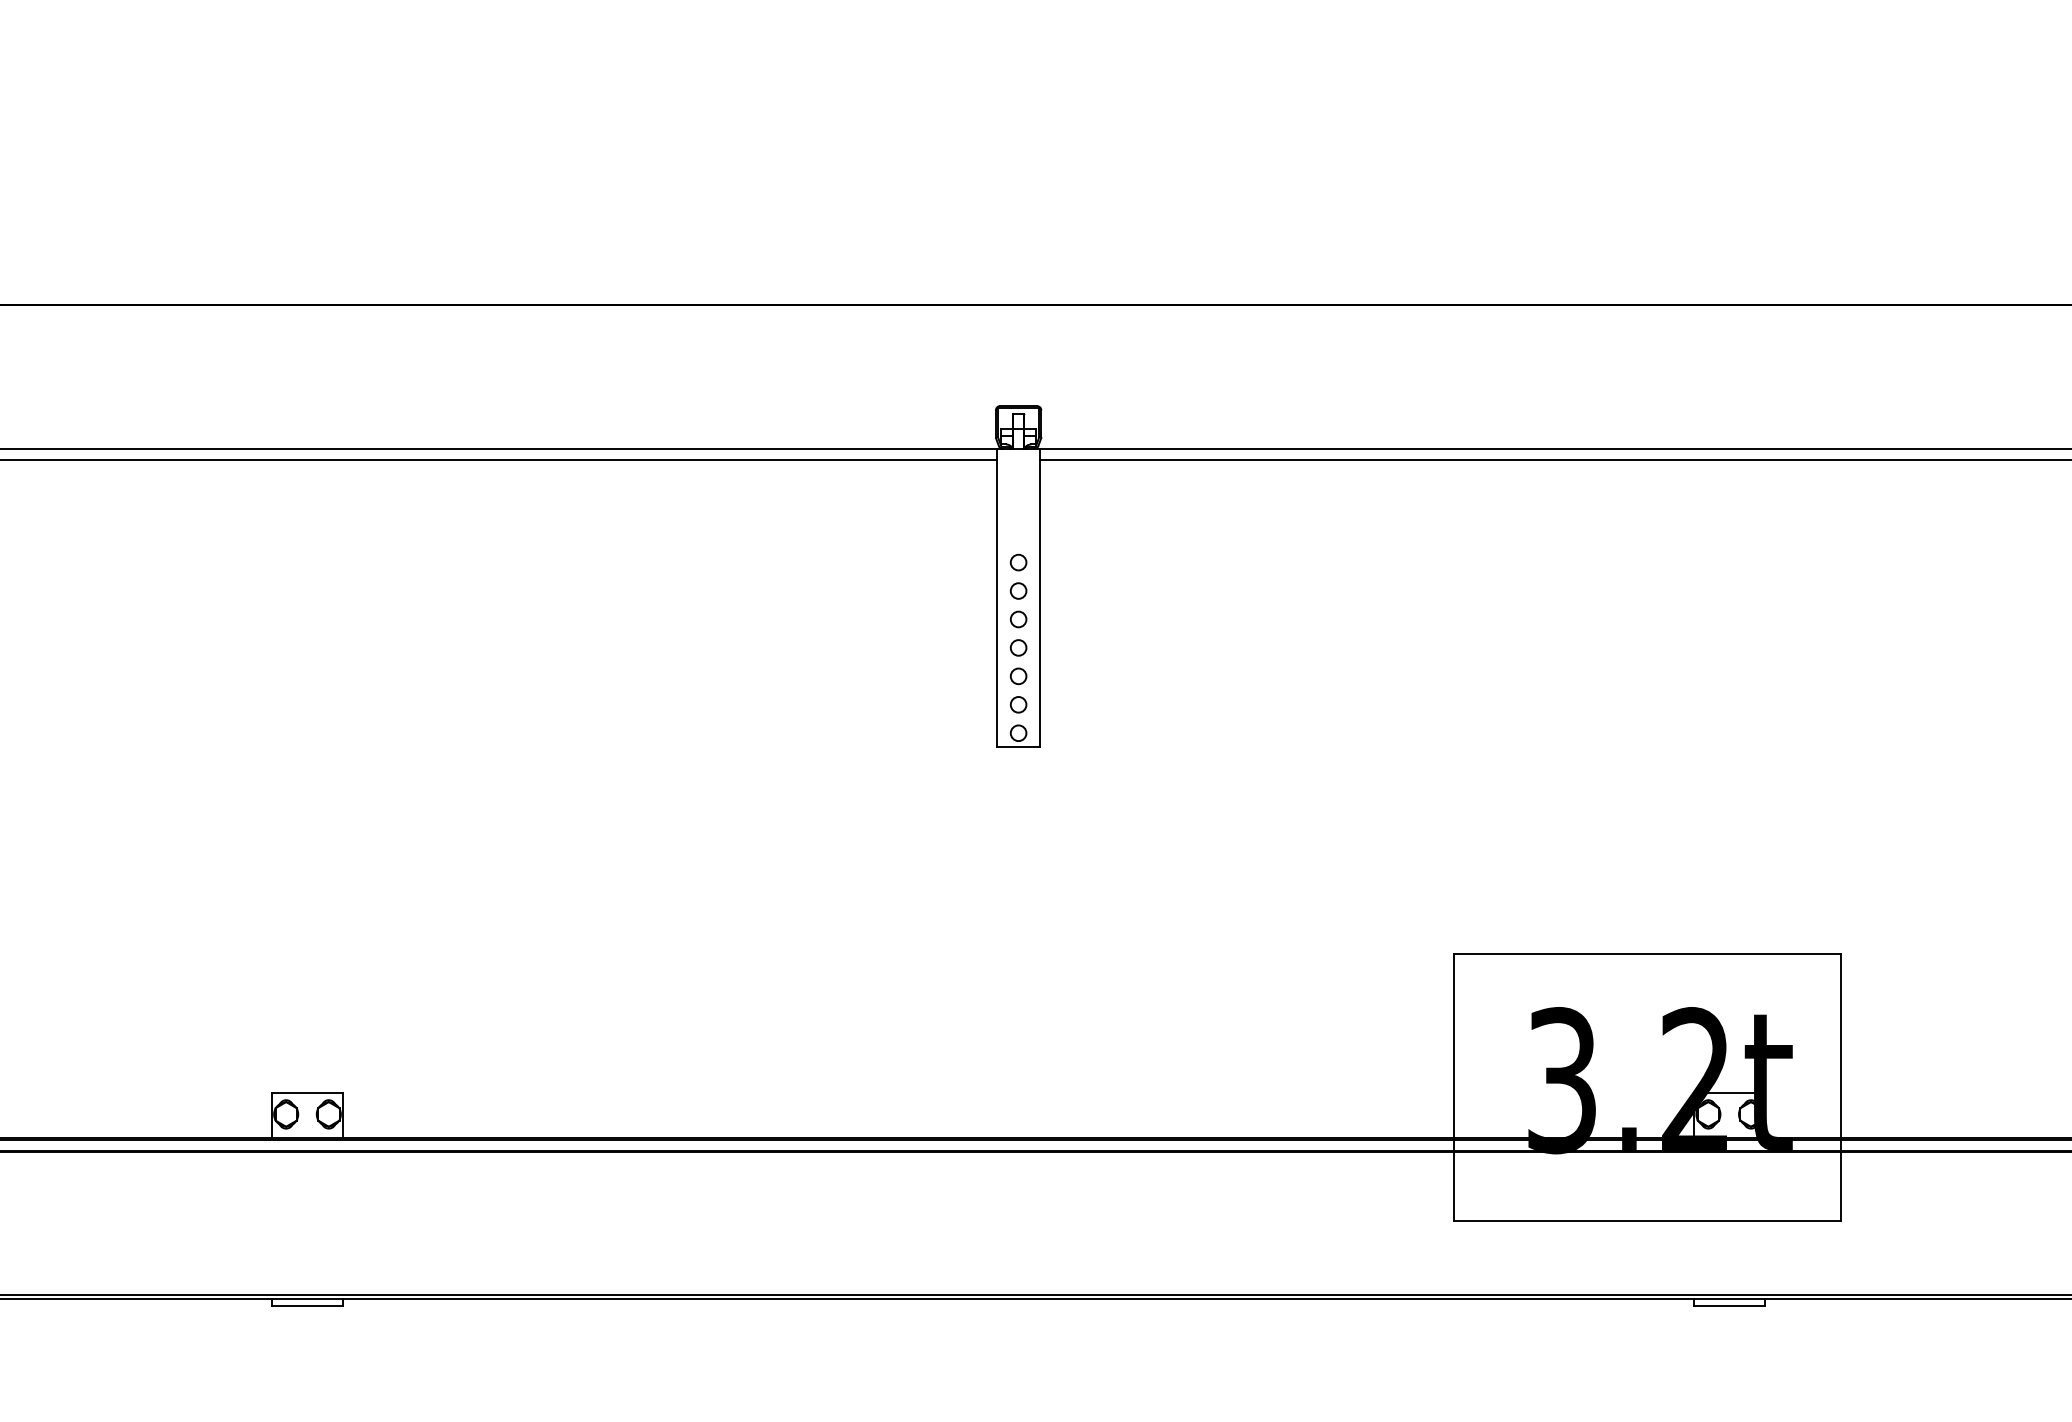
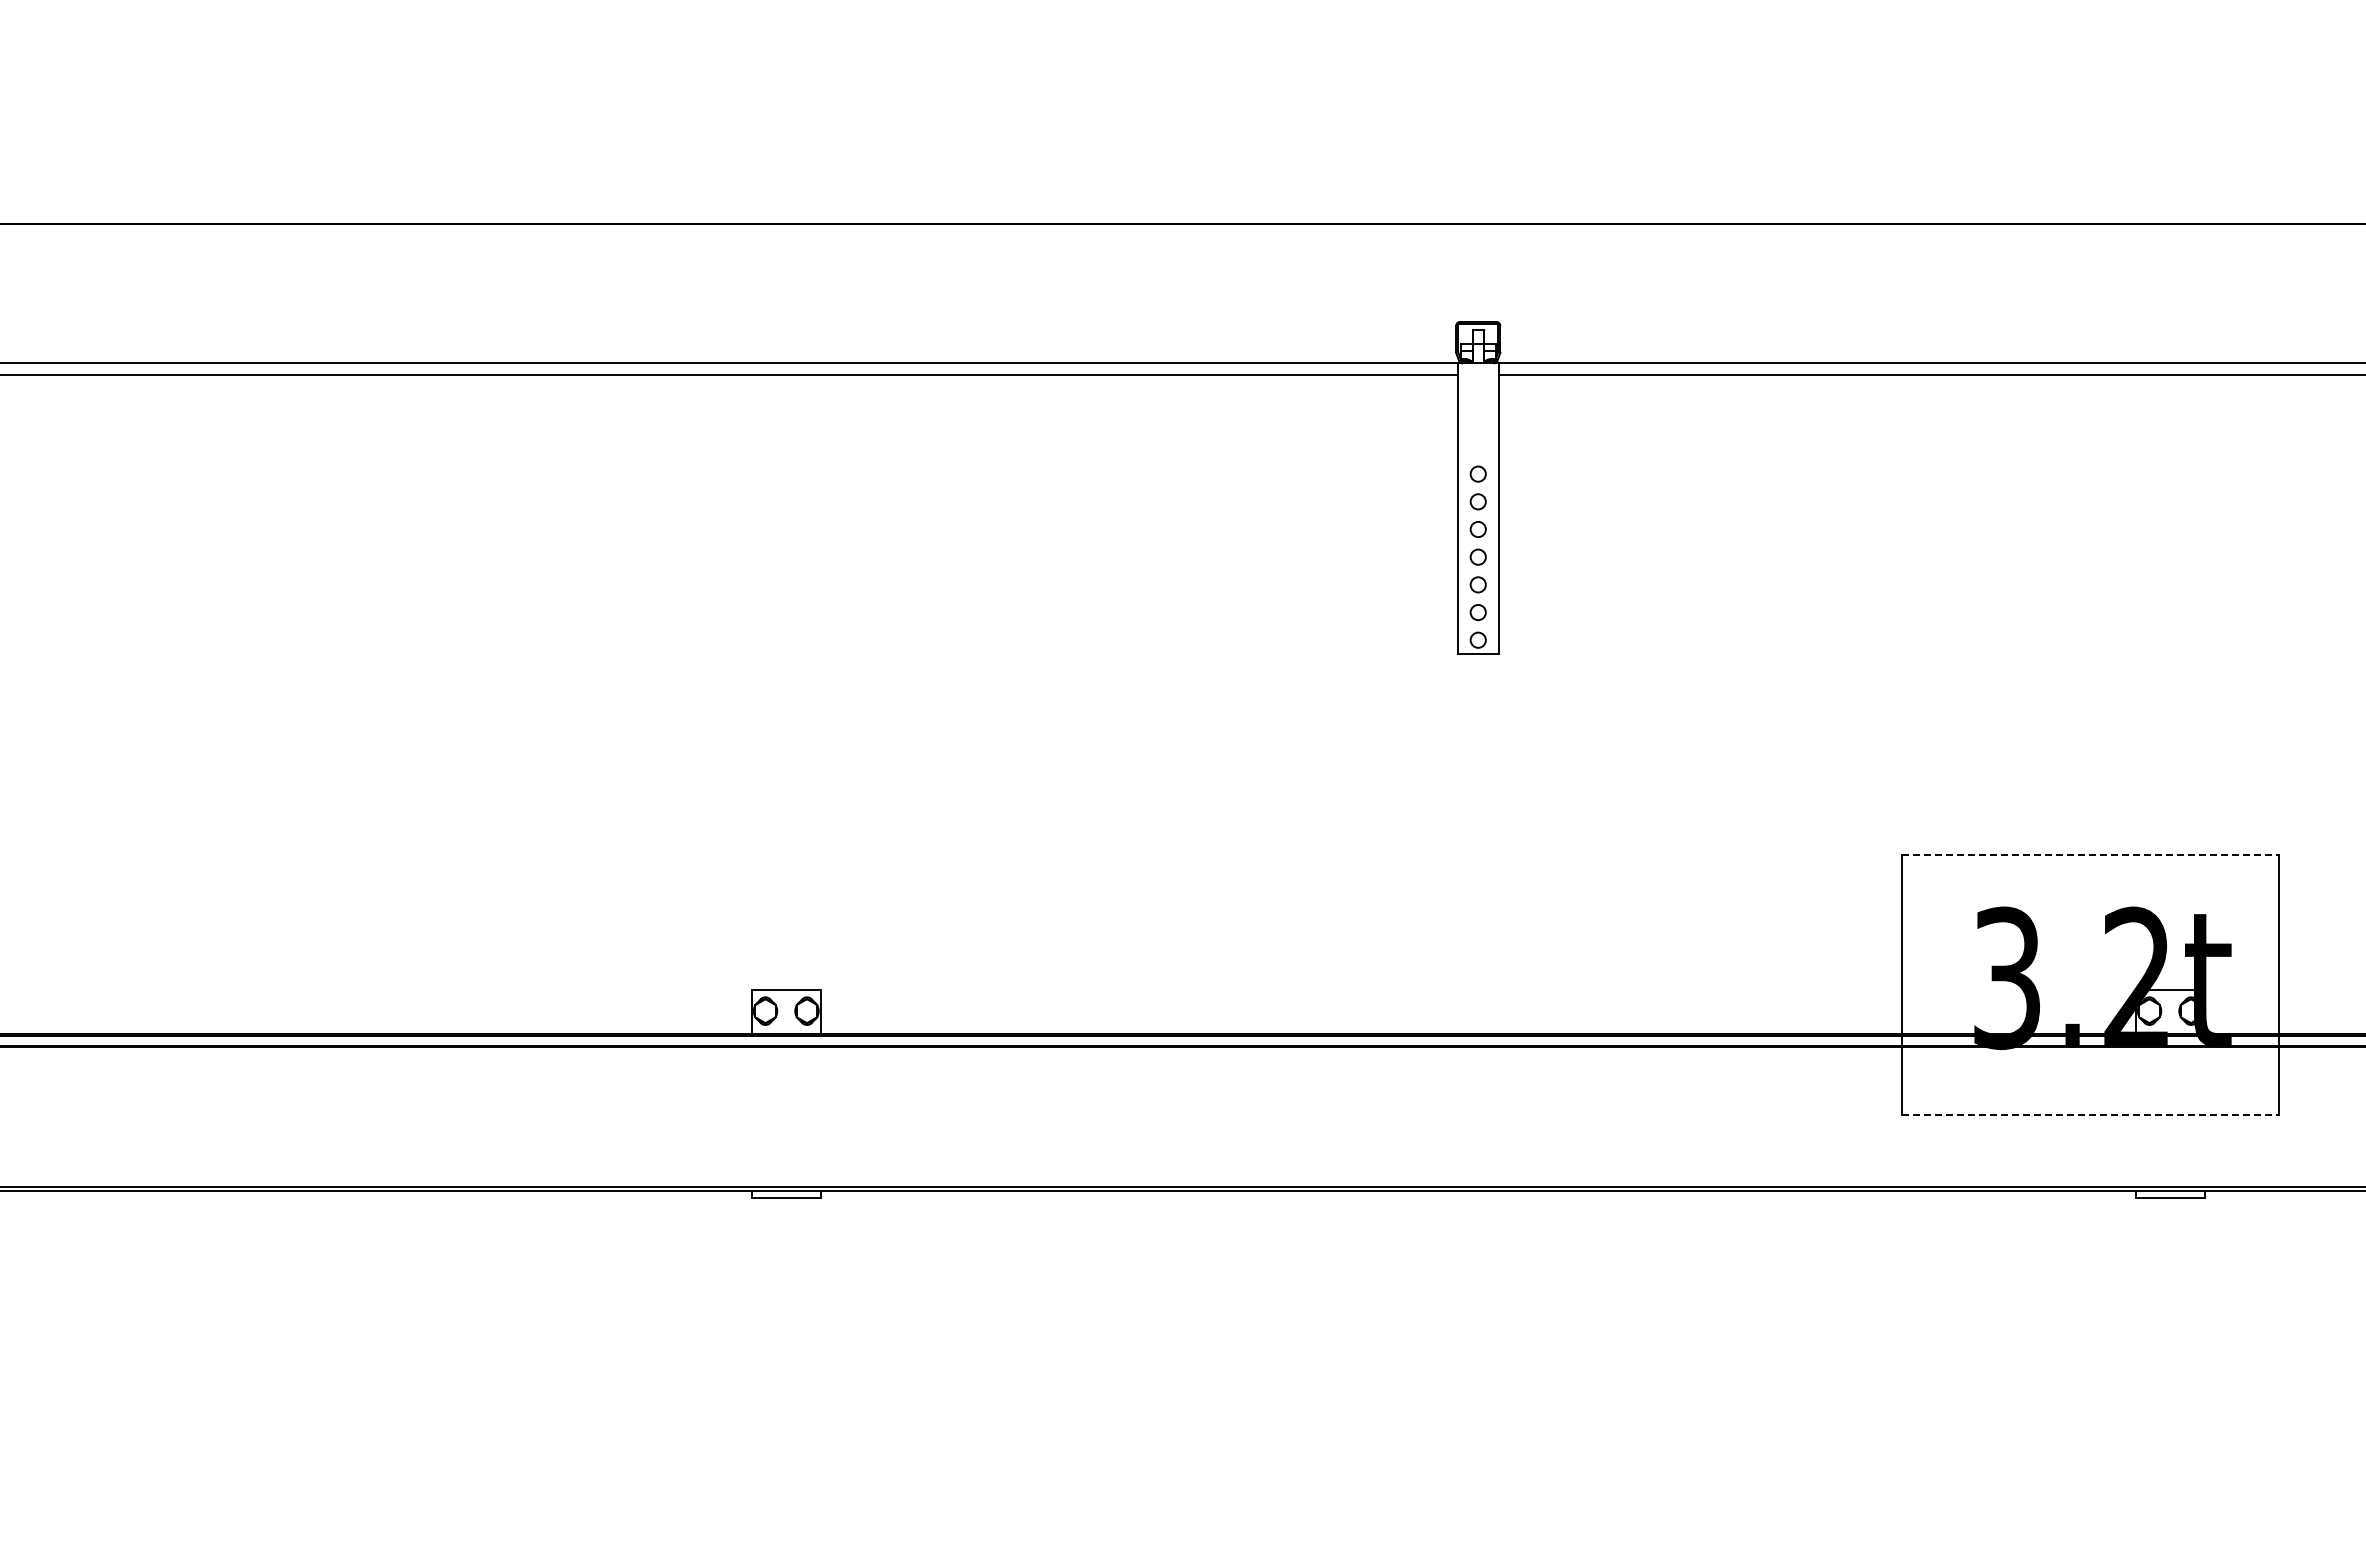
line: (1647, 954) -> (2090, 855), solid -> dashed
line: (1647, 1220) -> (2090, 1114), solid -> dashed

